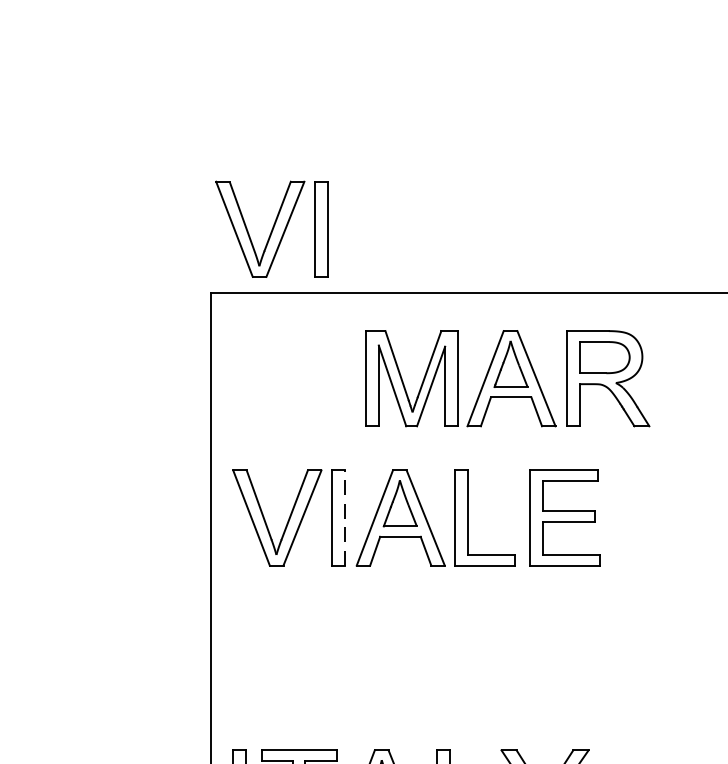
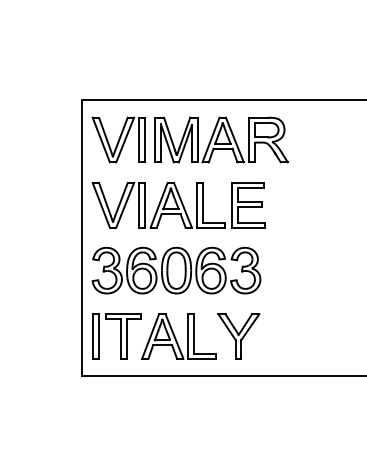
part: (271, 228) -> (118, 139), moved
line: (345, 516) -> (145, 204), dashed -> solid
part: (411, 657) -> (176, 270), added

